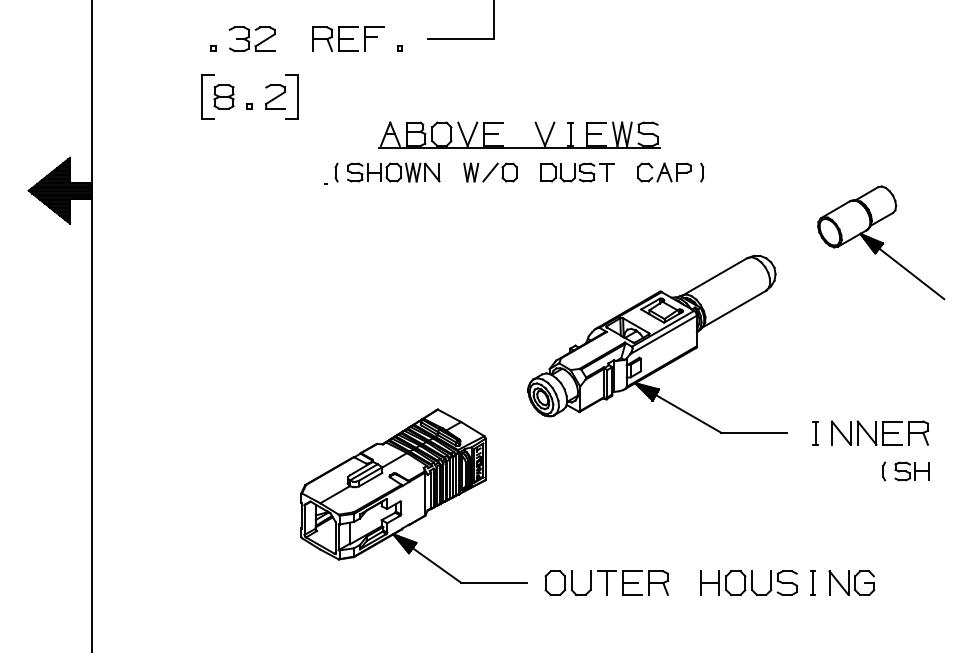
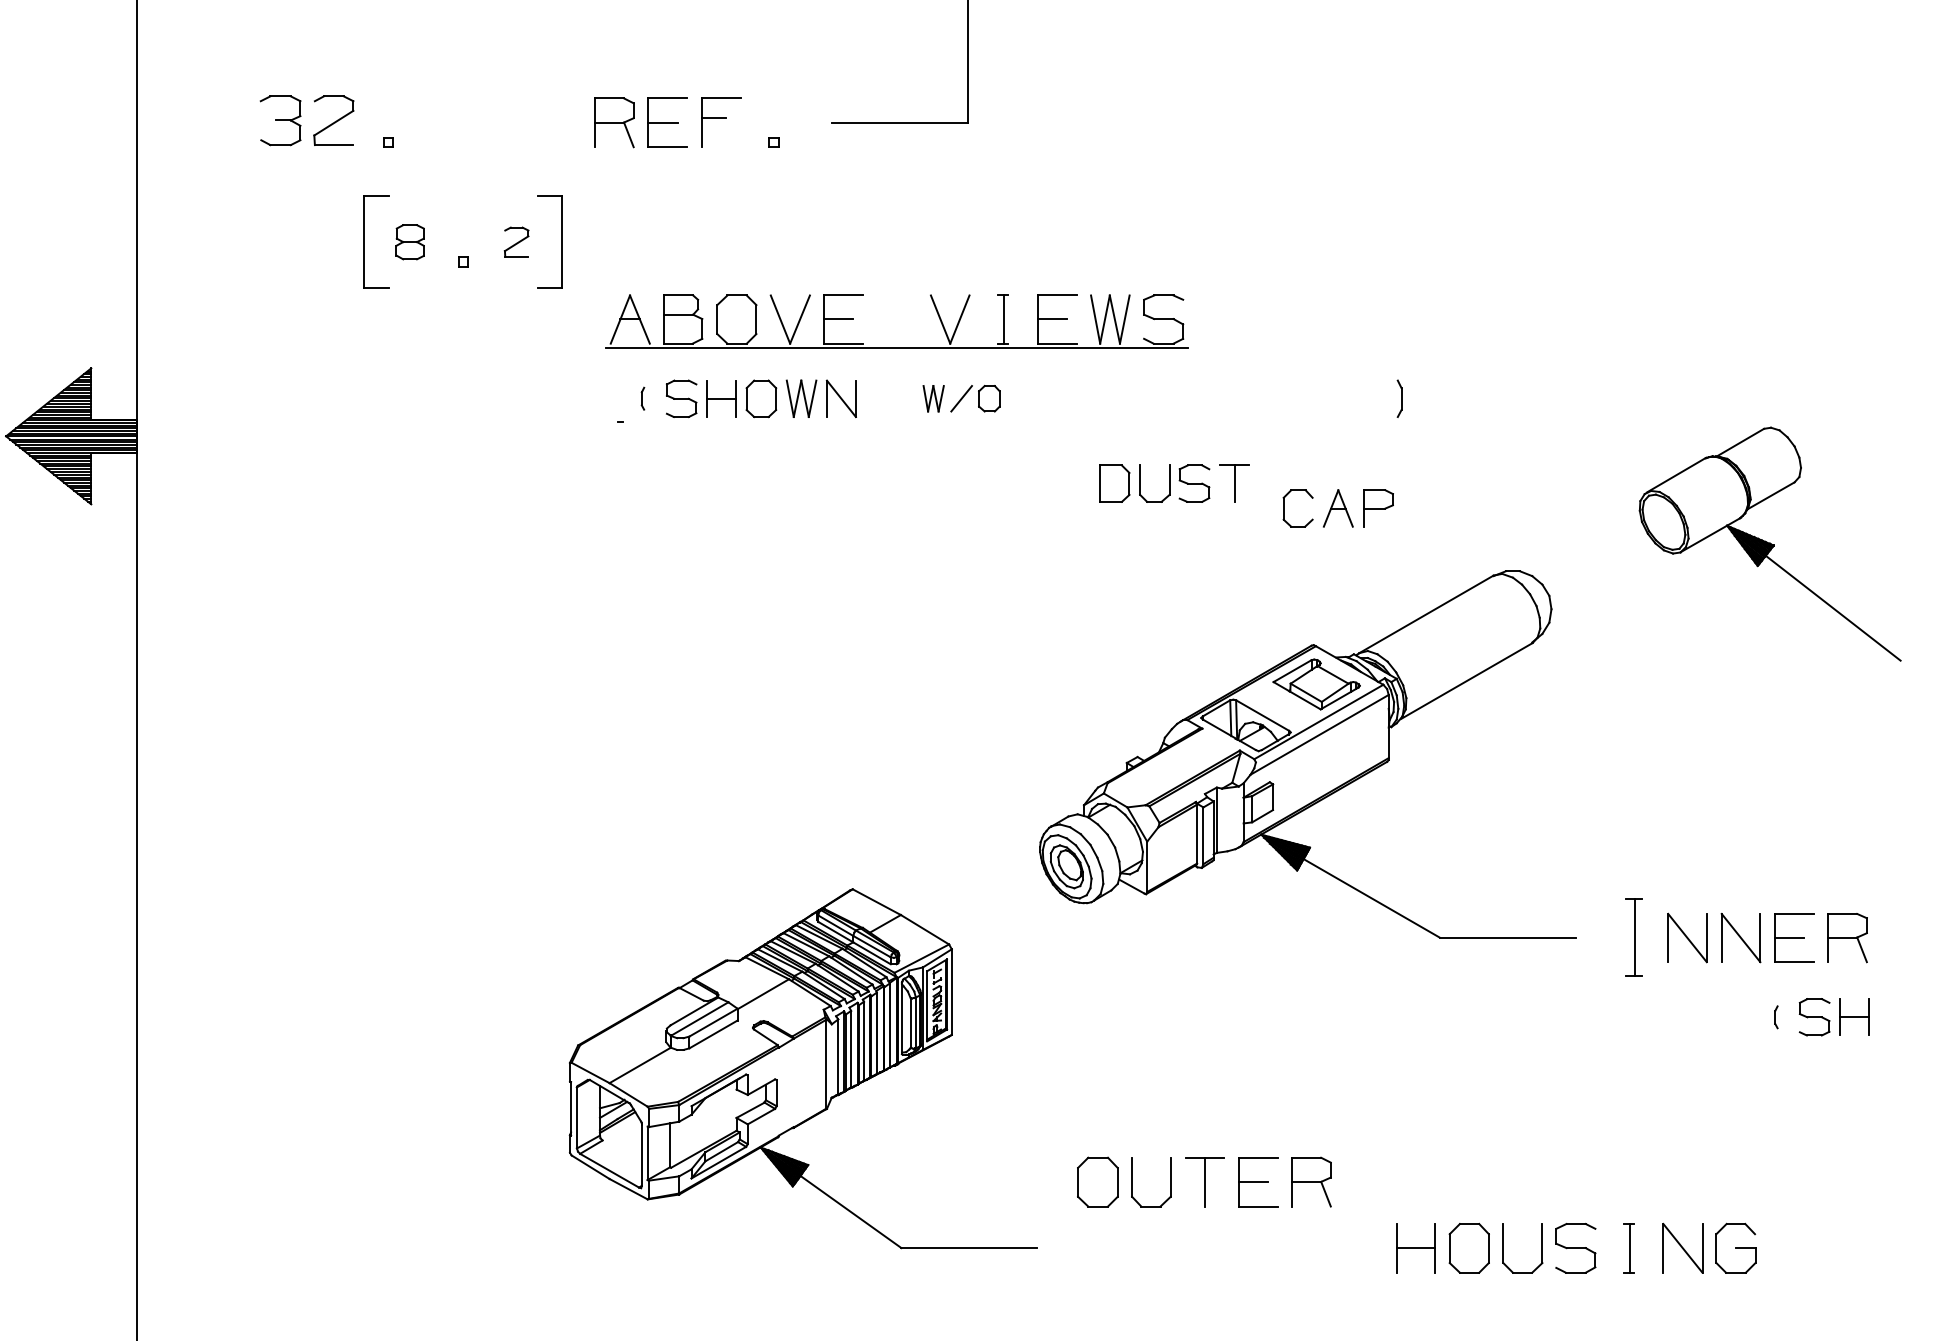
part: (251, 38) -> (305, 119), moved
part: (223, 96) -> (409, 241), size x0.7
part: (275, 96) -> (516, 241), size x0.6
part: (519, 147) -> (897, 346), moved
part: (336, 172) -> (642, 398), size x0.6
part: (490, 172) -> (961, 398), size x0.7
part: (577, 172) -> (1174, 483), moved
part: (664, 172) -> (1338, 508), moved
part: (815, 433) -> (1634, 938), size x1.6
part: (884, 471) -> (1776, 1017), size x0.6
part: (606, 582) -> (1203, 1180), moved

